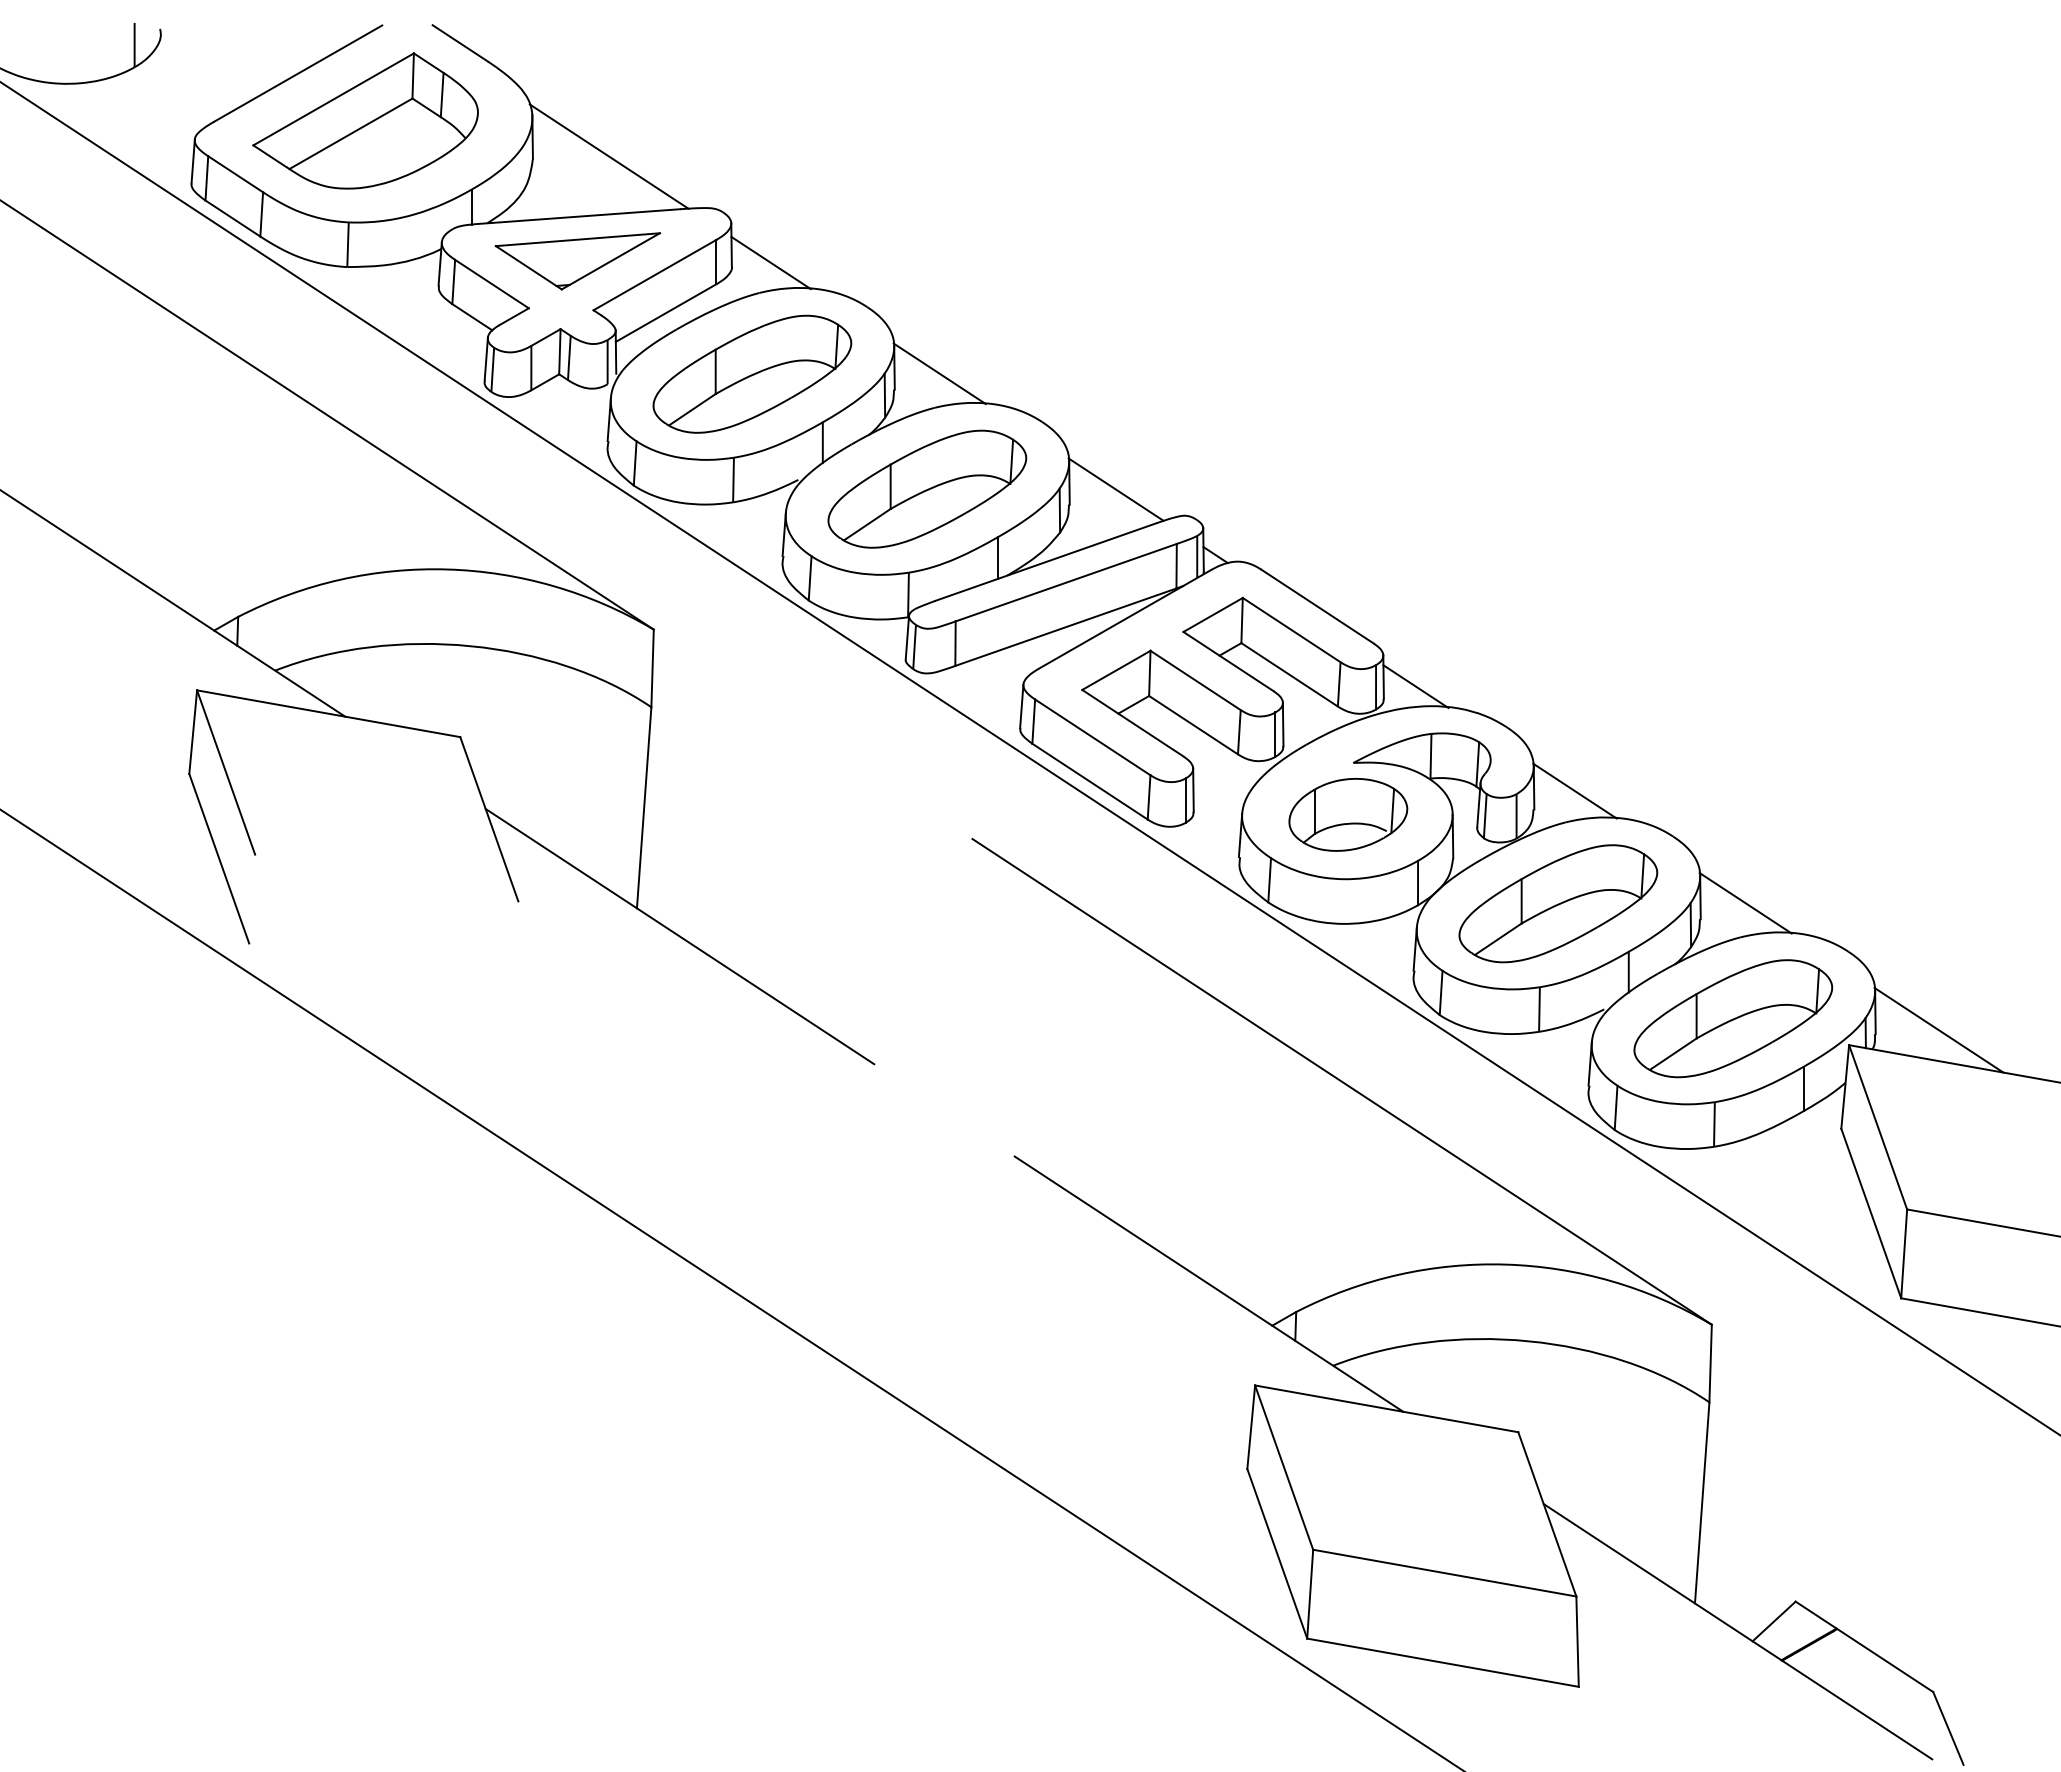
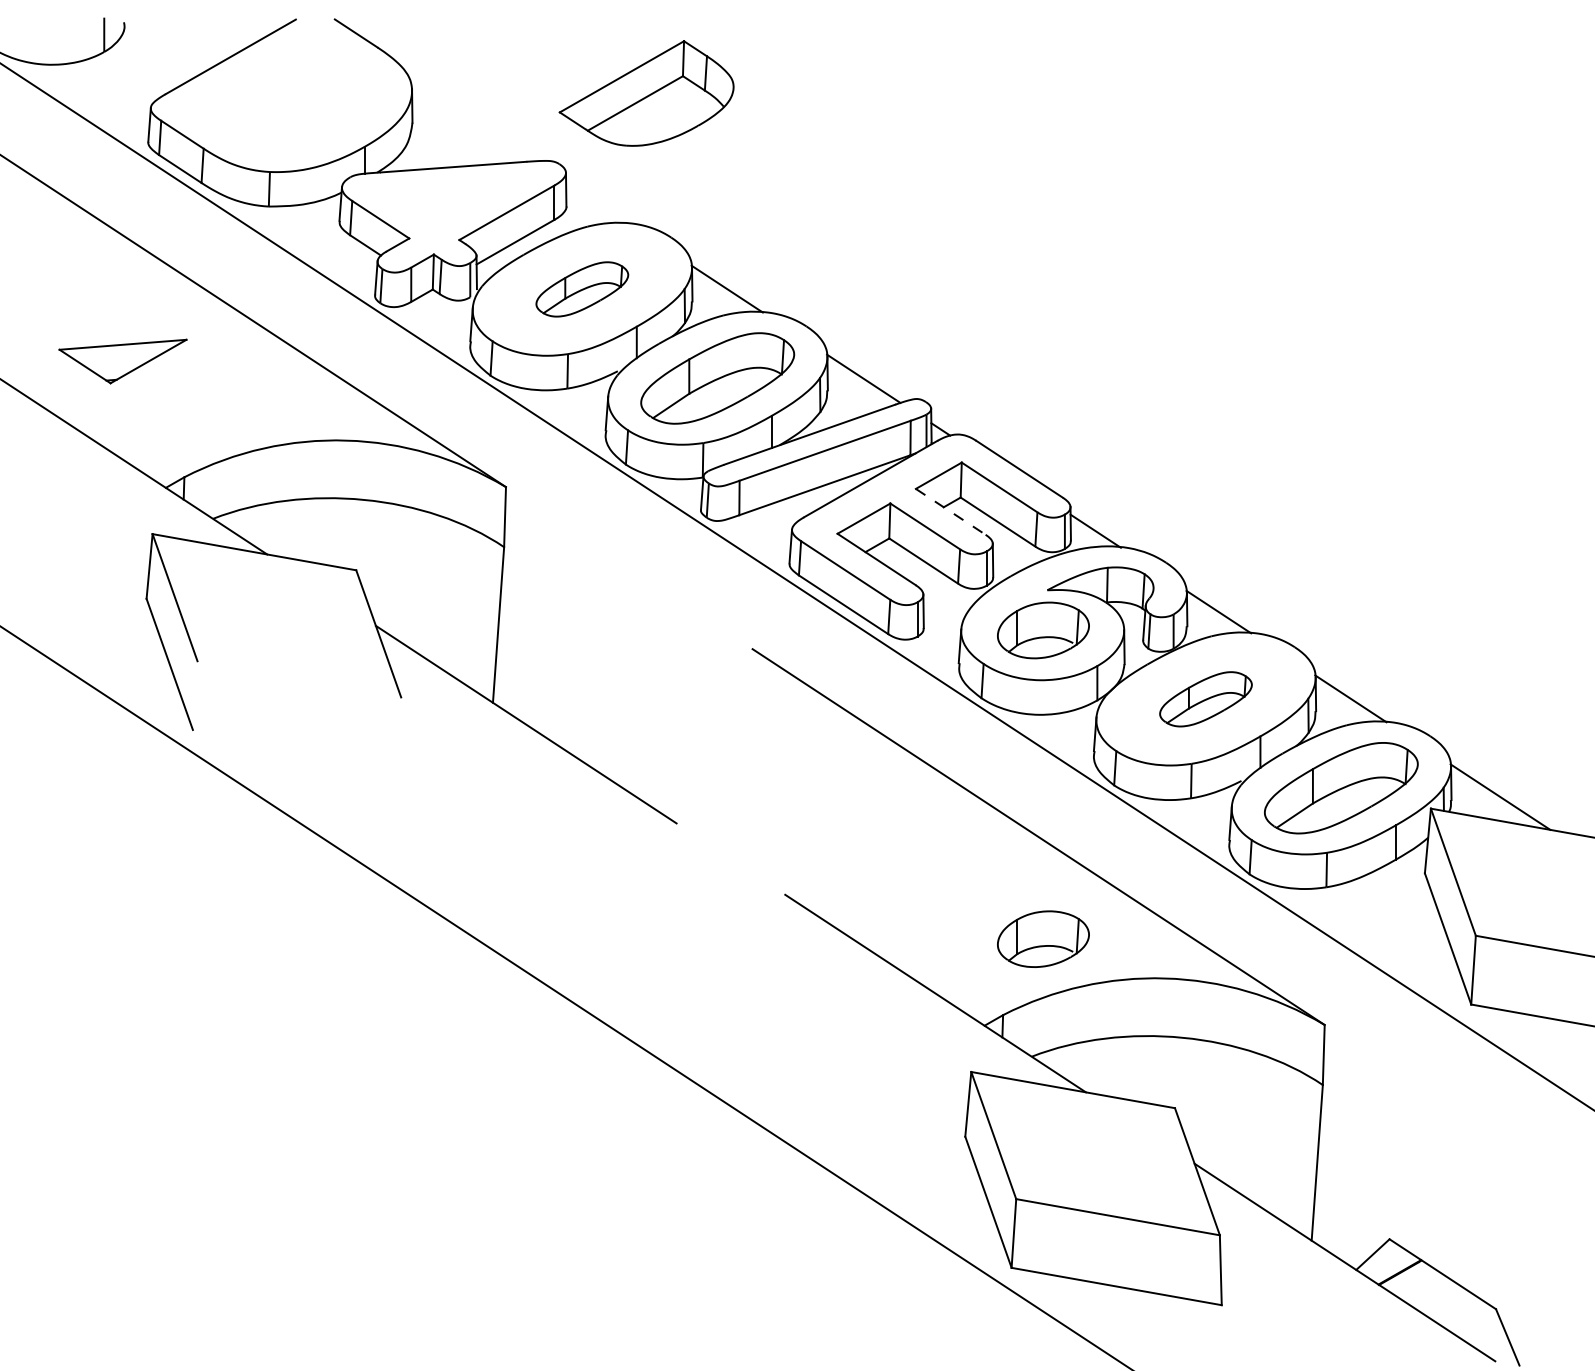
part: (365, 120) -> (646, 93), moved
line: (608, 156) -> (470, 121), removed
part: (577, 261) -> (122, 361), moved
line: (770, 262) -> (596, 203), removed
part: (752, 373) -> (582, 288), size x0.6
line: (1228, 661) -> (950, 511), solid -> dashed
part: (1558, 903) -> (1206, 699), size x0.6
part: (1348, 1213) -> (1043, 938), added

